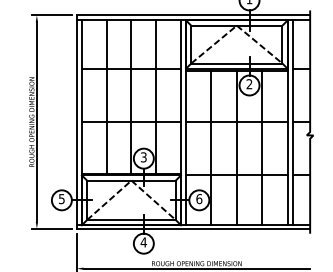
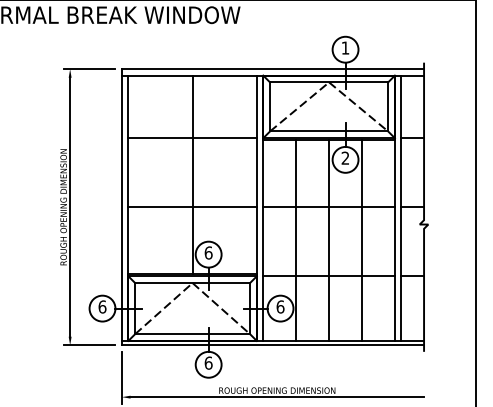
line: (106, 96) -> (160, 174), removed
line: (156, 96) -> (224, 174), removed
text: (143, 157) -> (208, 252), 3 -> 6
text: (61, 198) -> (102, 306), 5 -> 6
text: (143, 241) -> (208, 362), 4 -> 6

